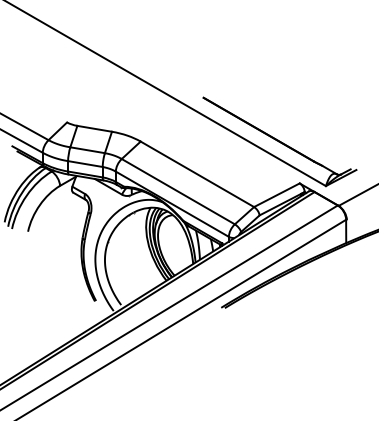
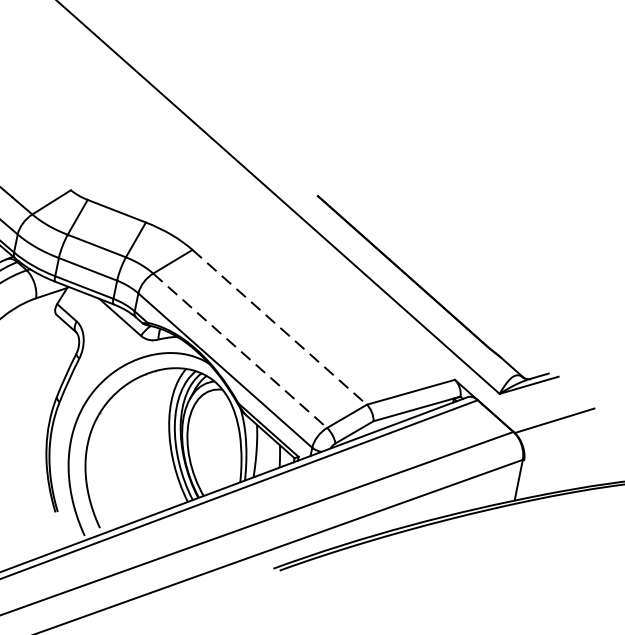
line: (197, 174) -> (279, 327), solid -> dashed
line: (178, 191) -> (240, 350), solid -> dashed

